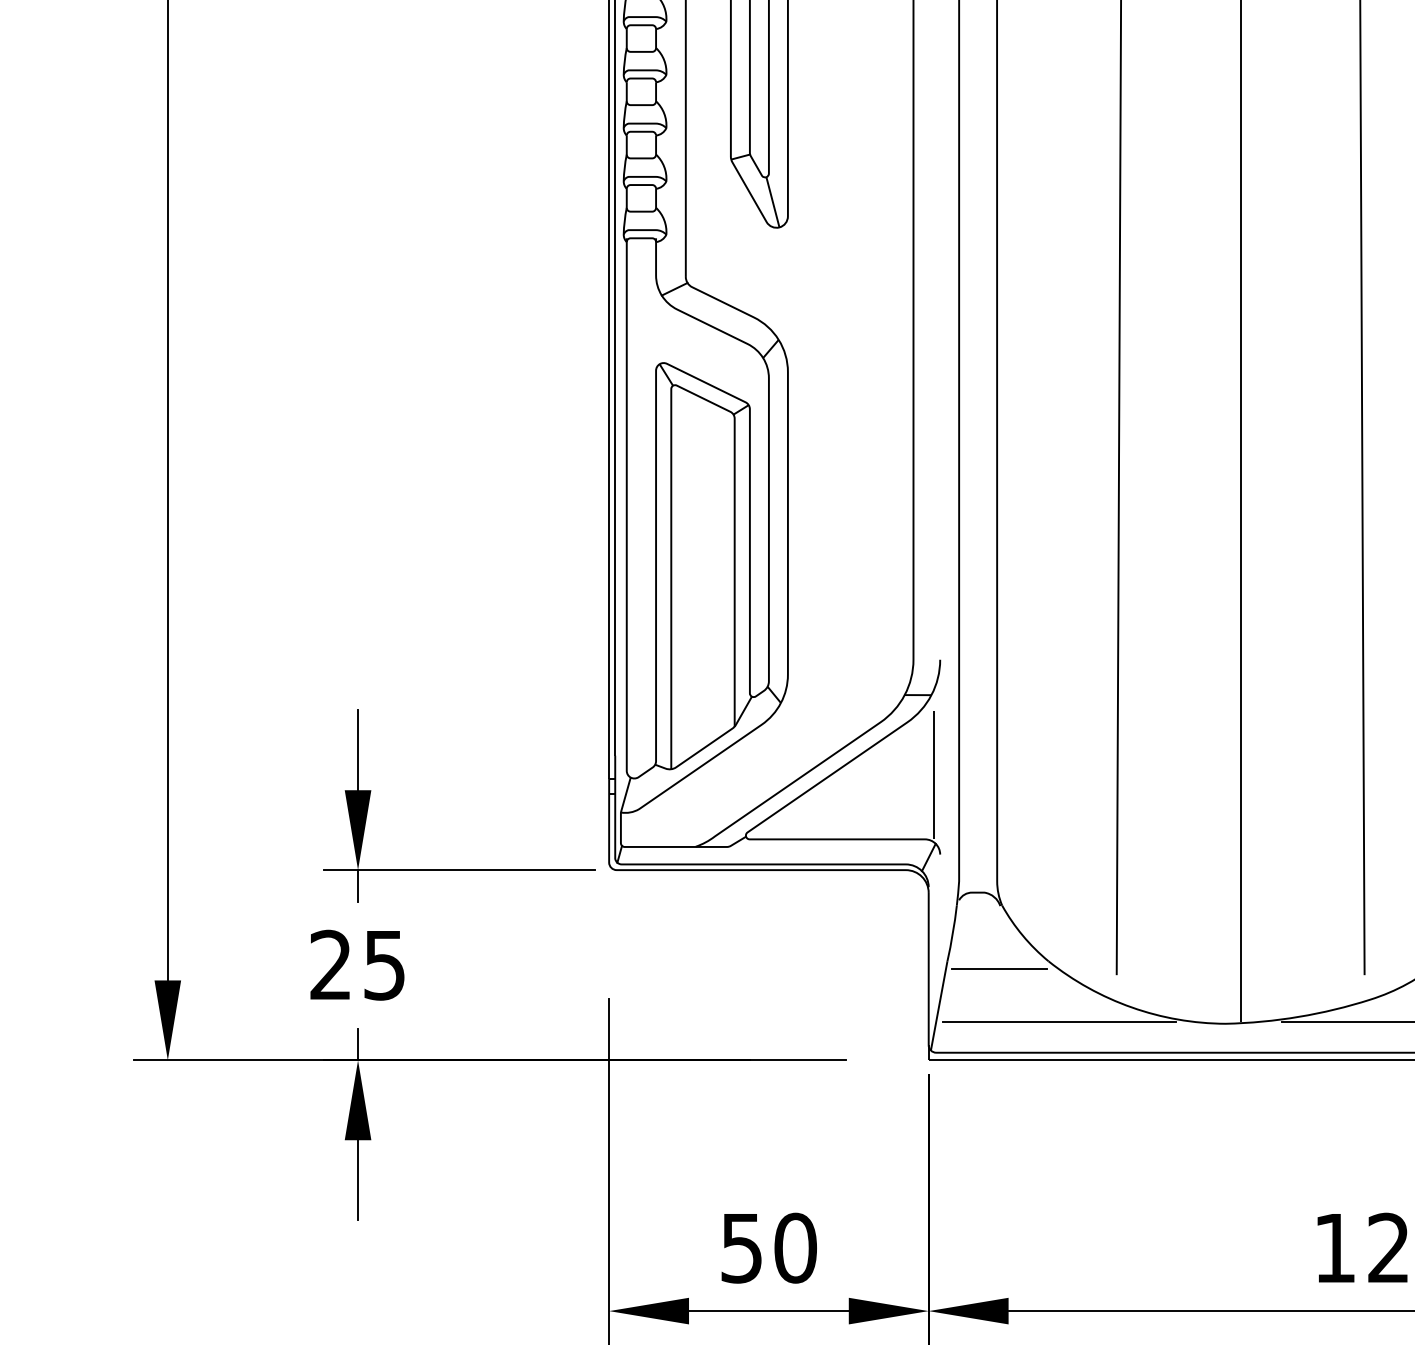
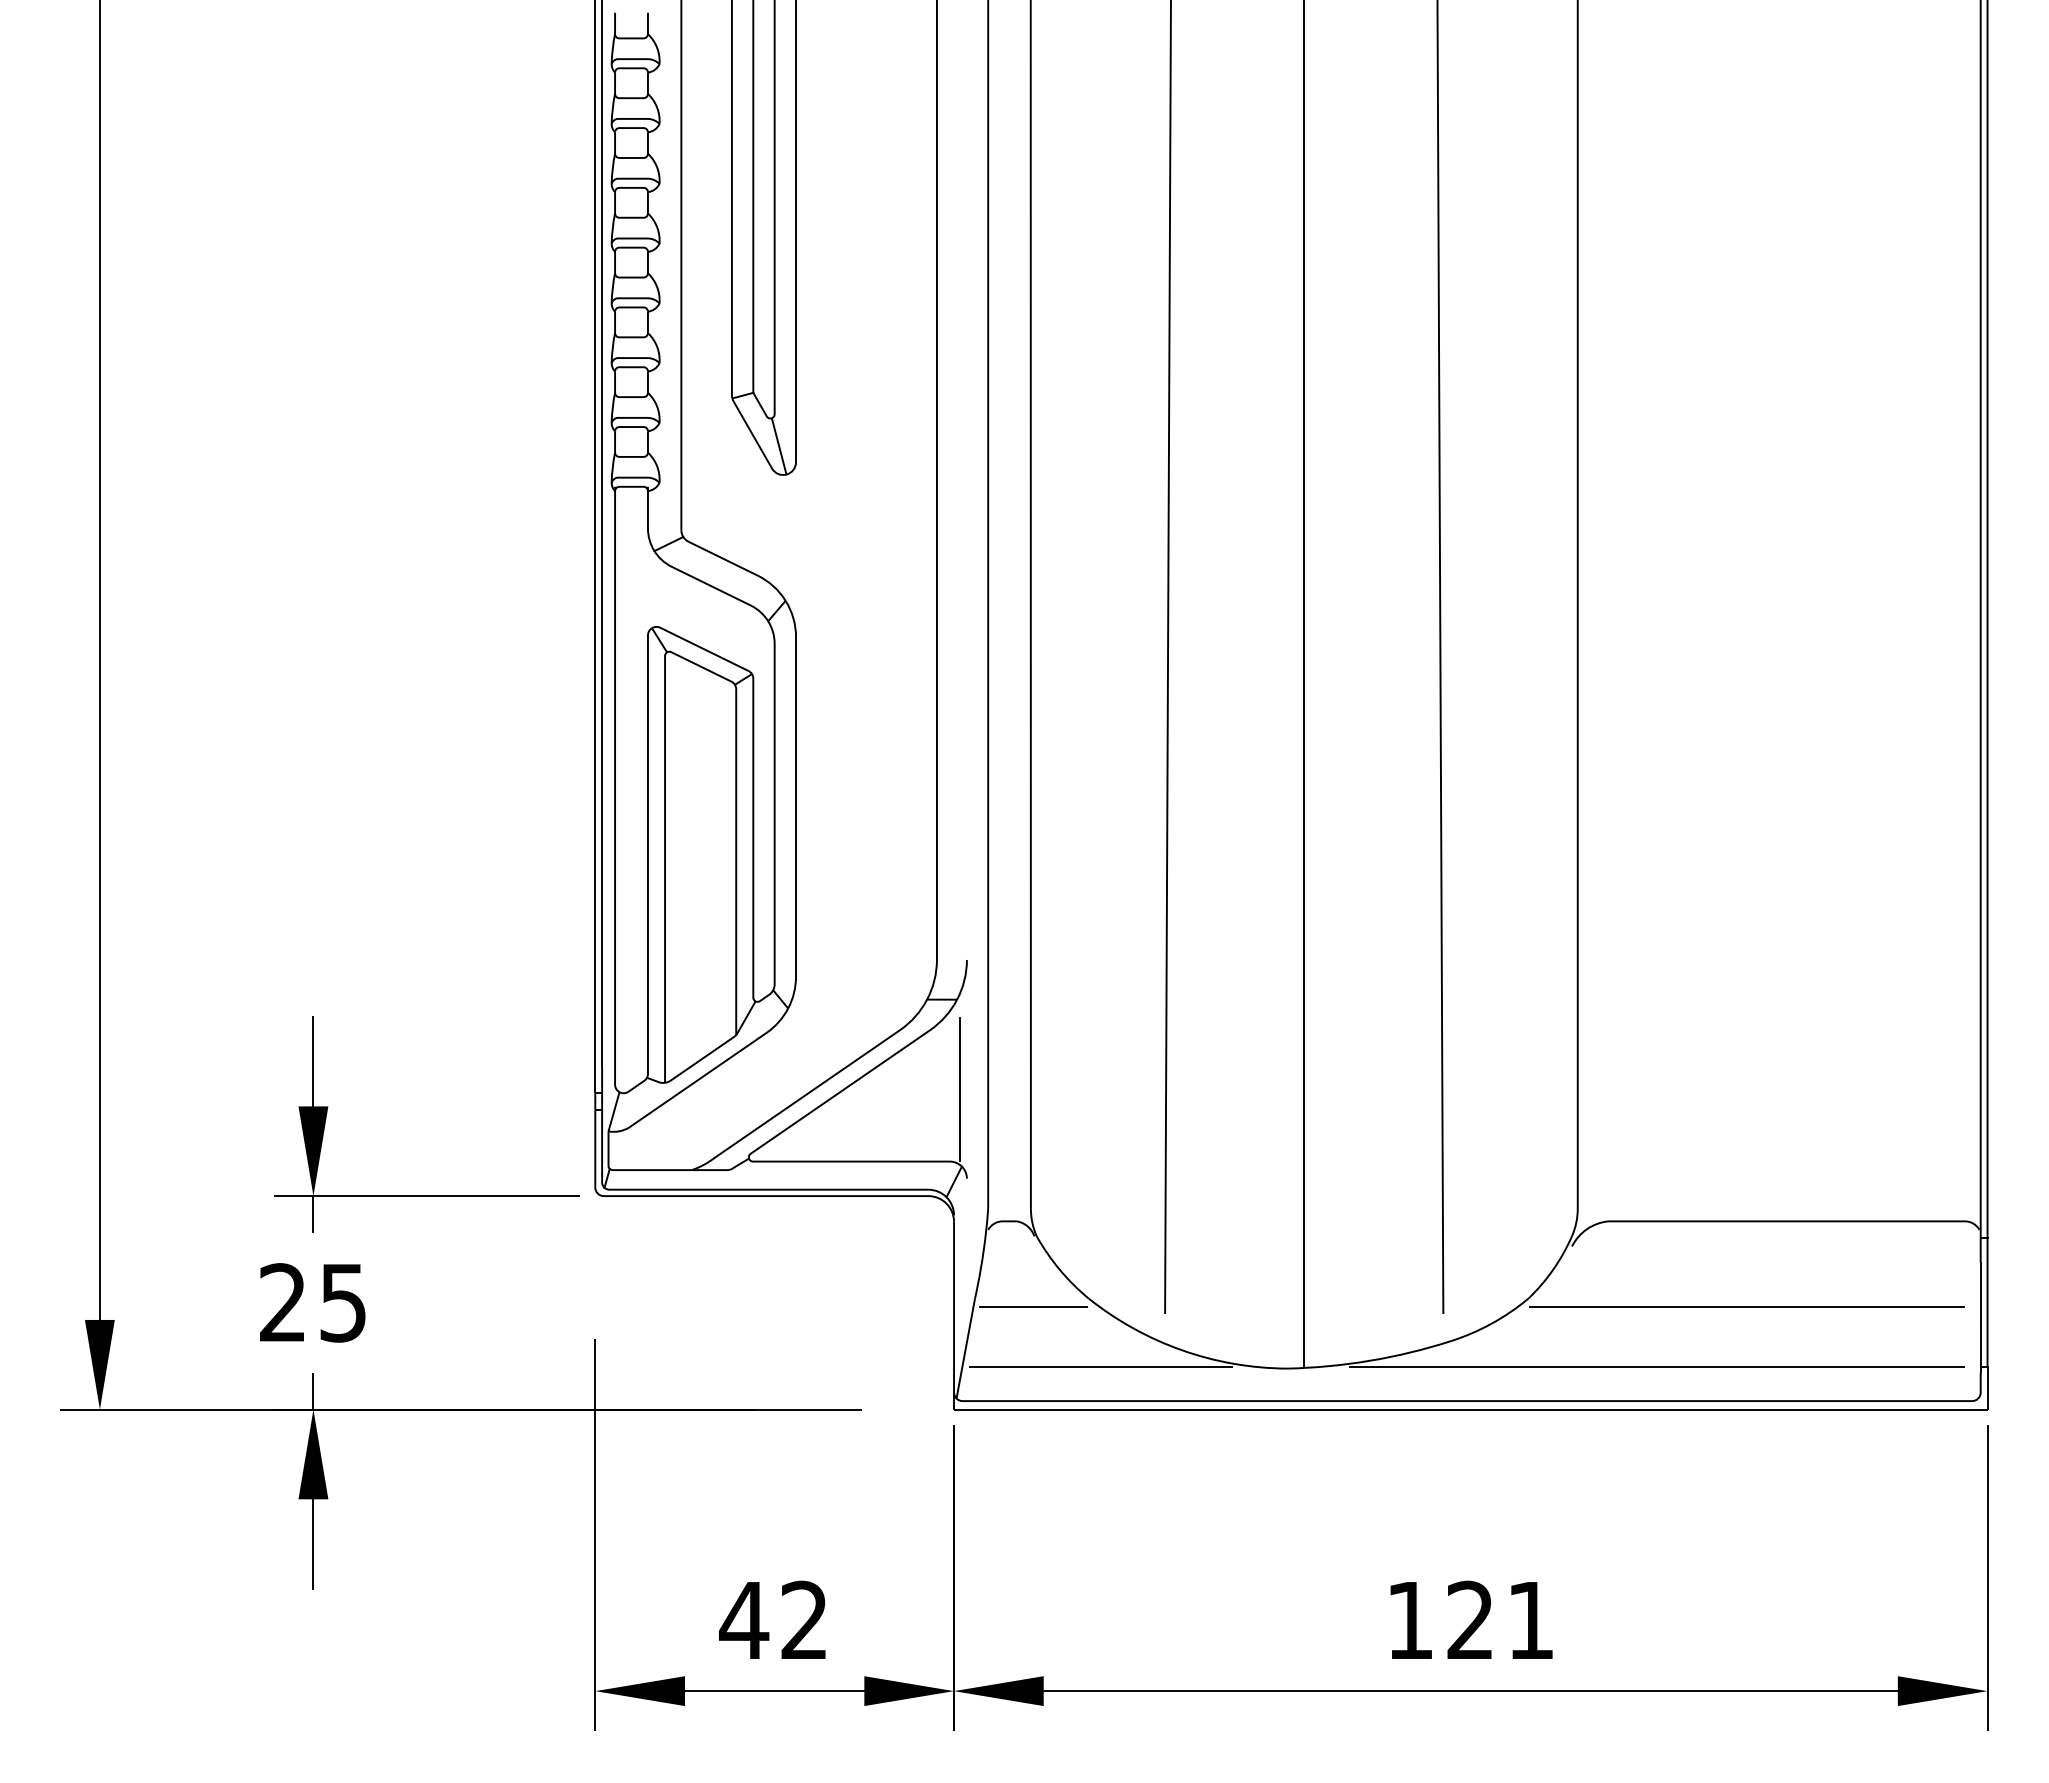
text: (767, 1248) -> (773, 1620), 50 -> 42

